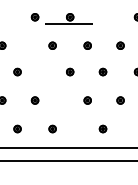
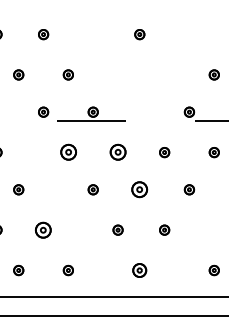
part: (51, 45) -> (67, 152), size x1.6
part: (87, 45) -> (117, 152), size x1.6
part: (102, 71) -> (139, 189), size x1.6
part: (35, 100) -> (43, 229), size x1.6
part: (102, 129) -> (139, 270), size x1.4

